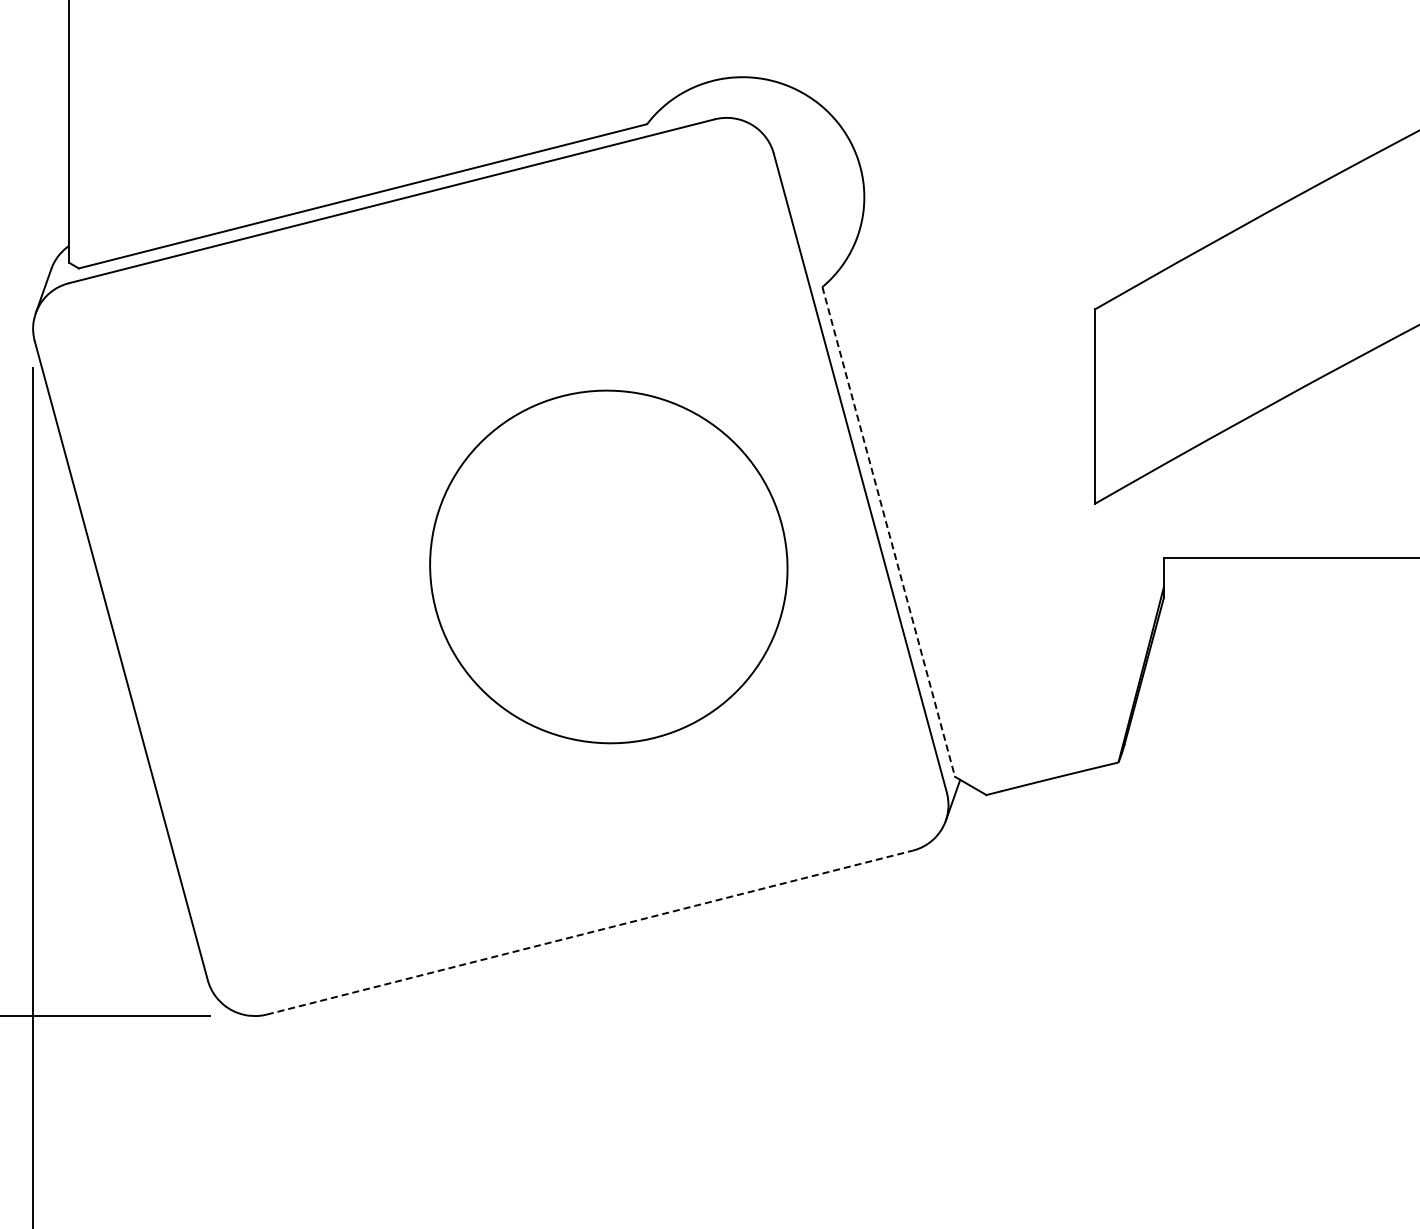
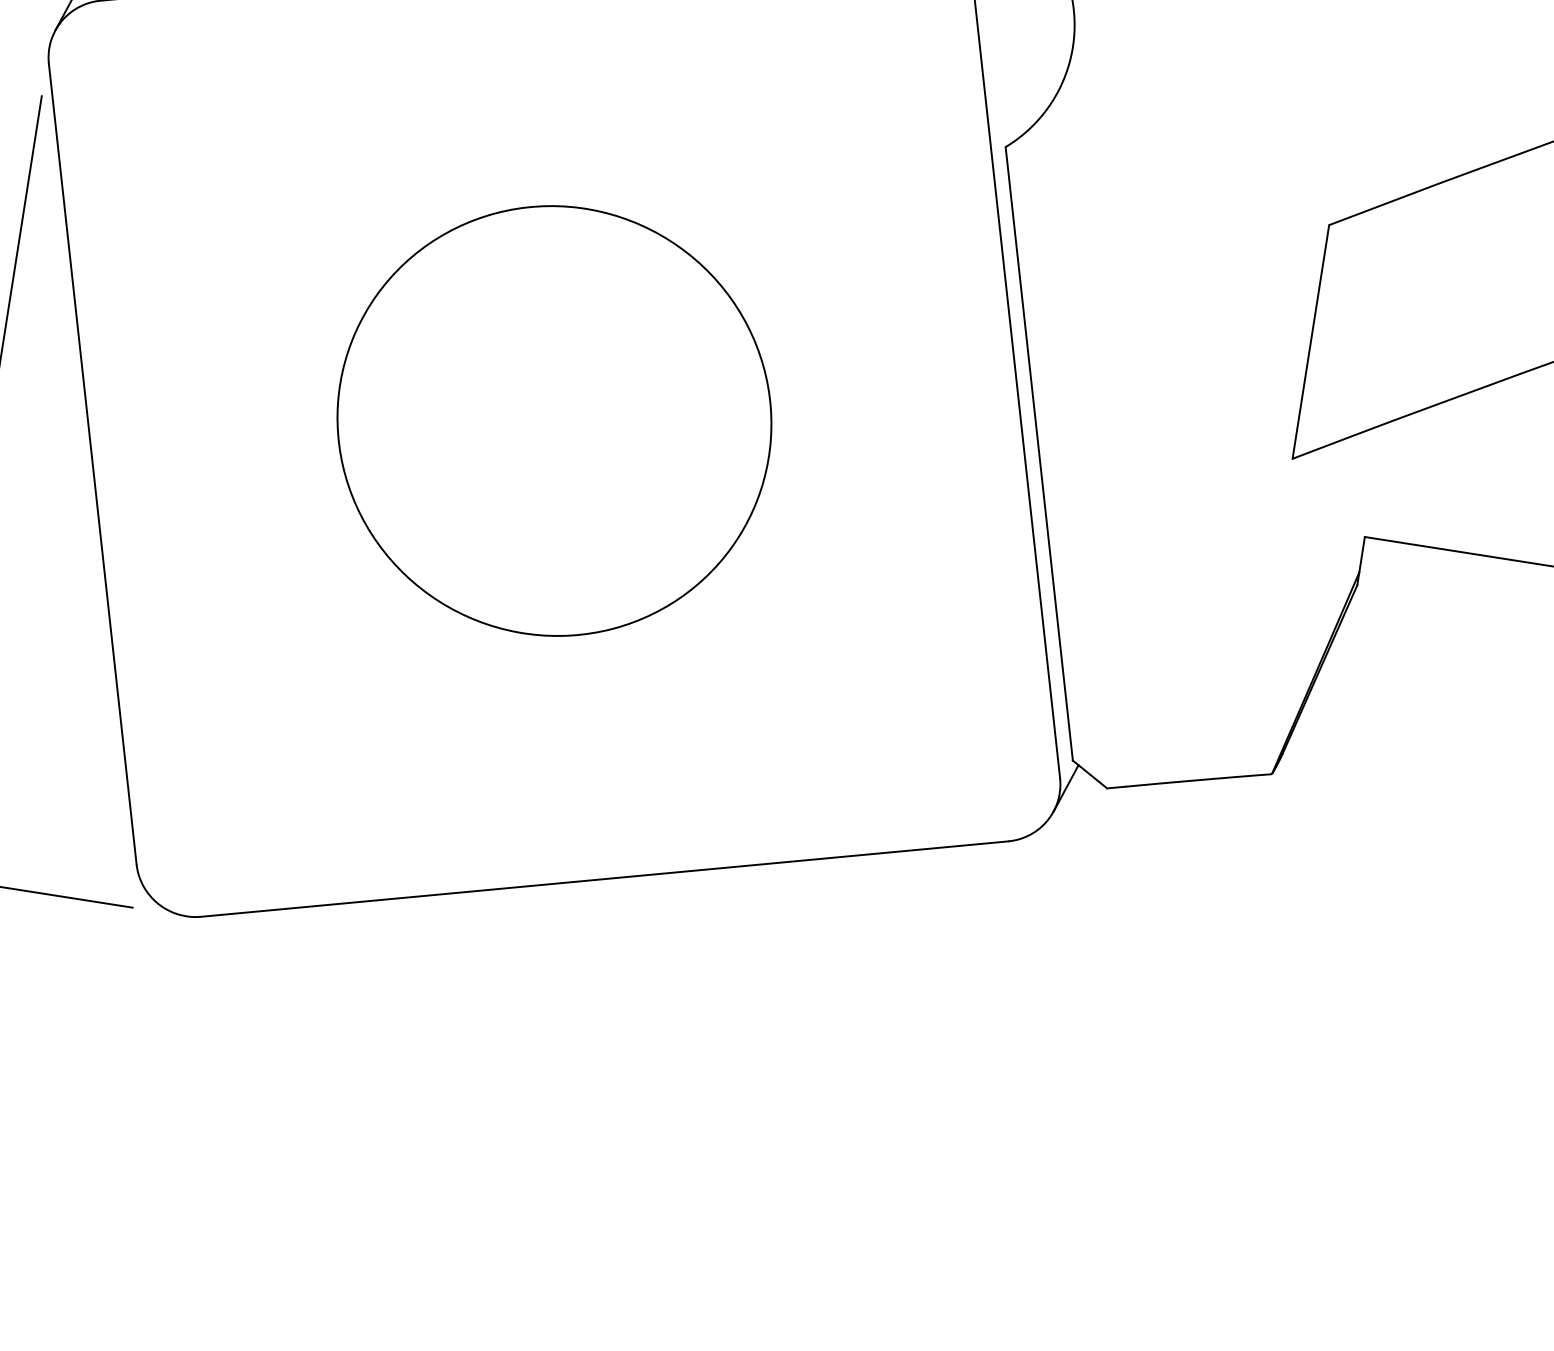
line: (888, 531) -> (1039, 453), dashed -> solid
part: (608, 566) -> (554, 420), moved
line: (590, 932) -> (605, 879), dashed -> solid

